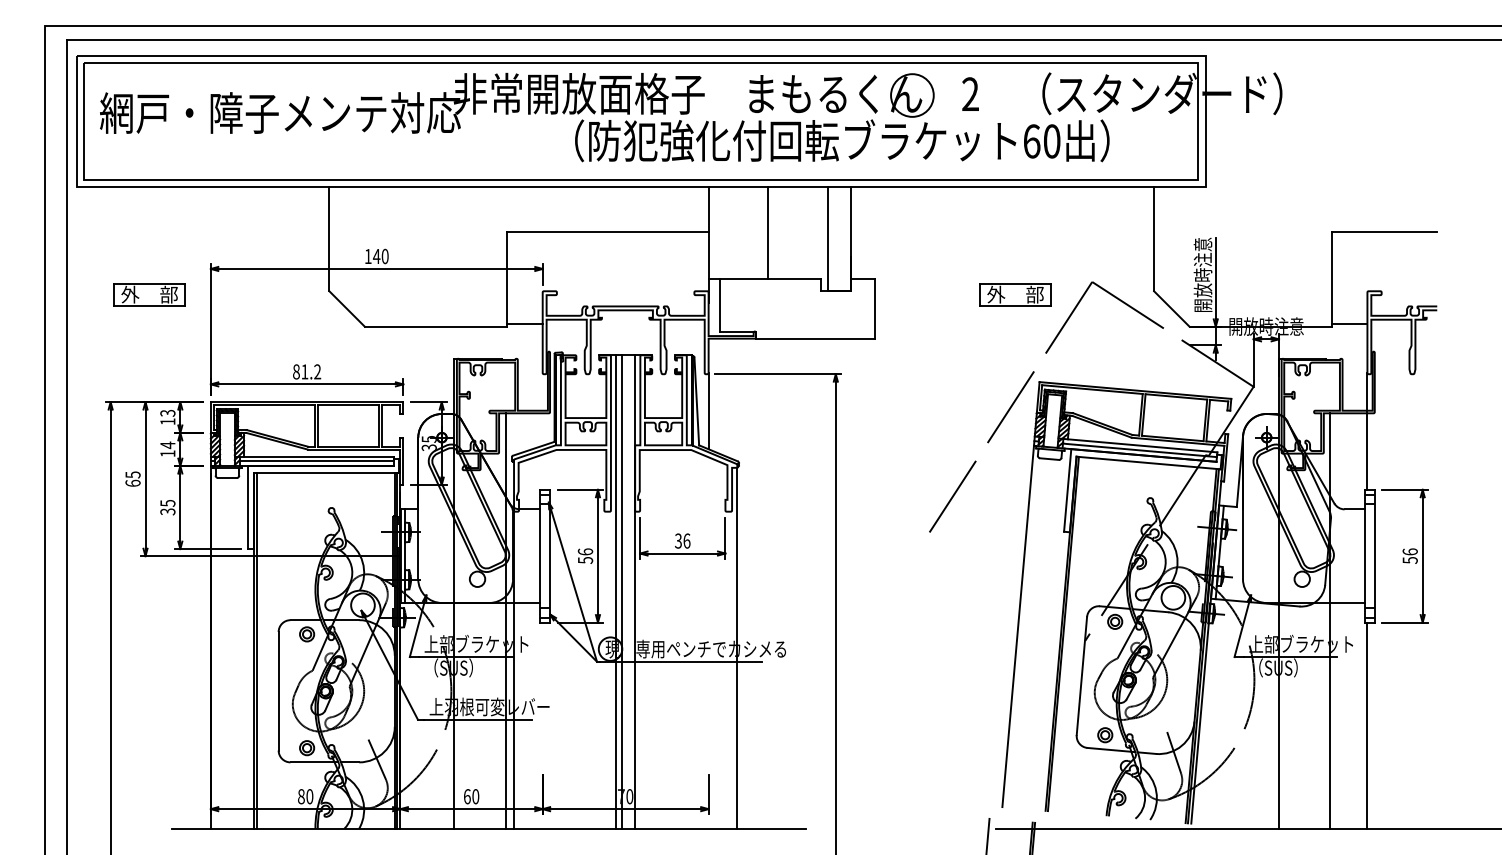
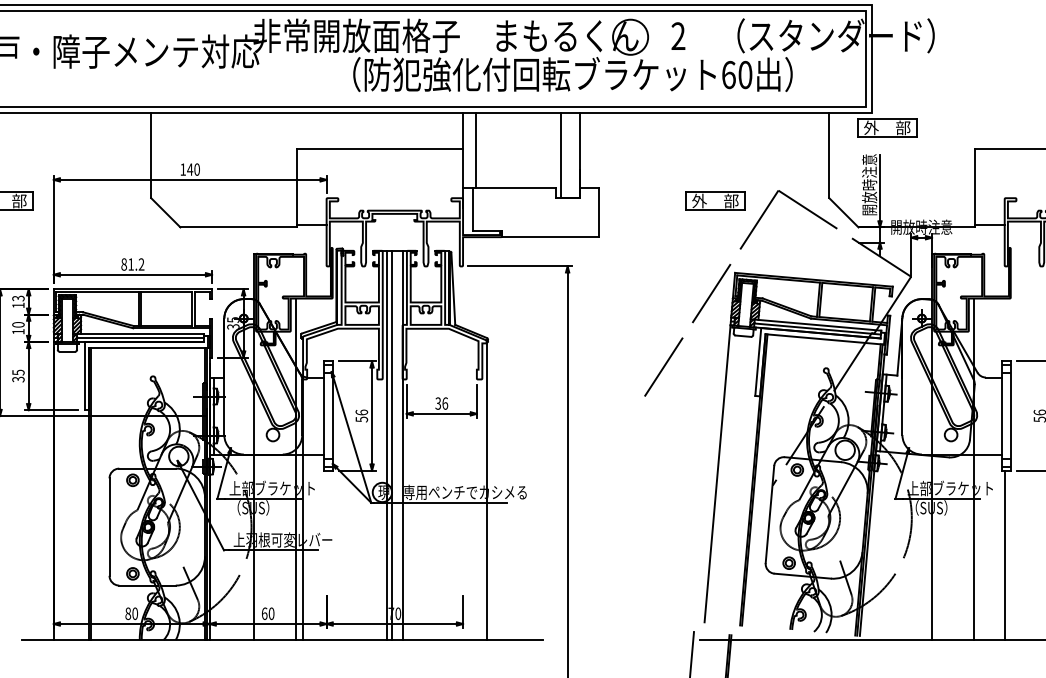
part: (1224, 205) -> (887, 127), added
line: (767, 233) -> (476, 150), moved
line: (708, 411) -> (462, 297), removed
line: (1367, 431) -> (1004, 313), removed
text: (167, 445) -> (18, 325), 14 -> 10

